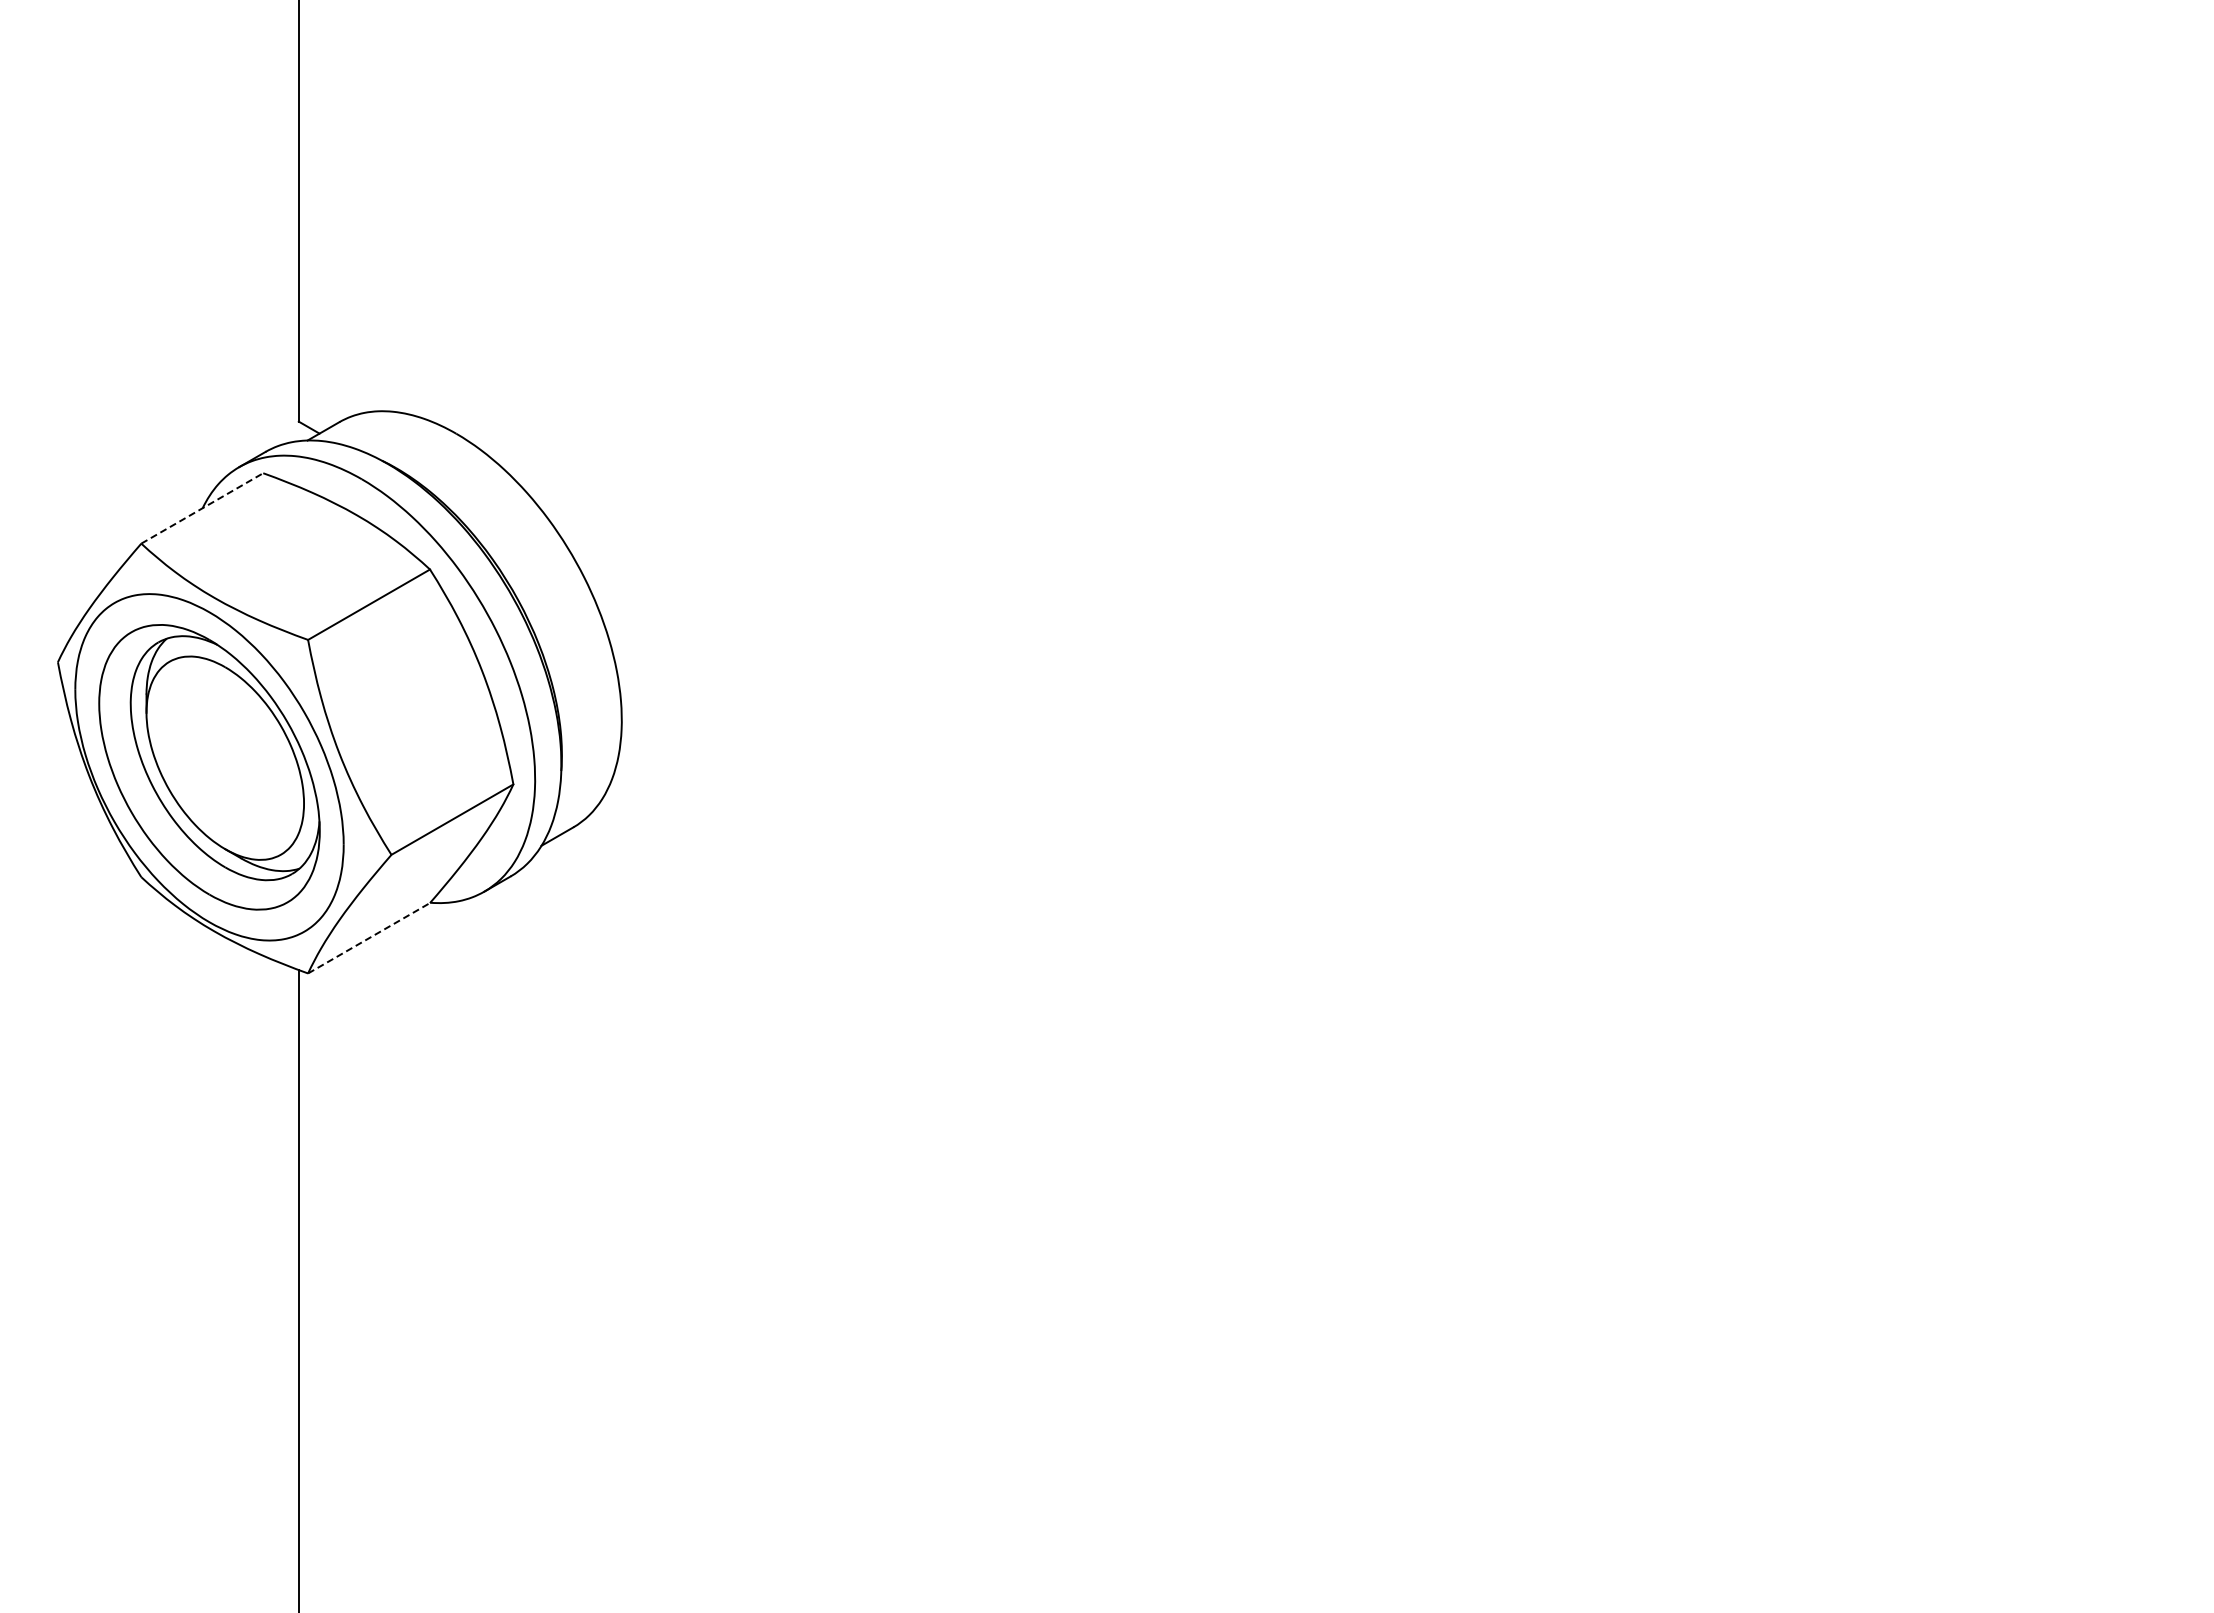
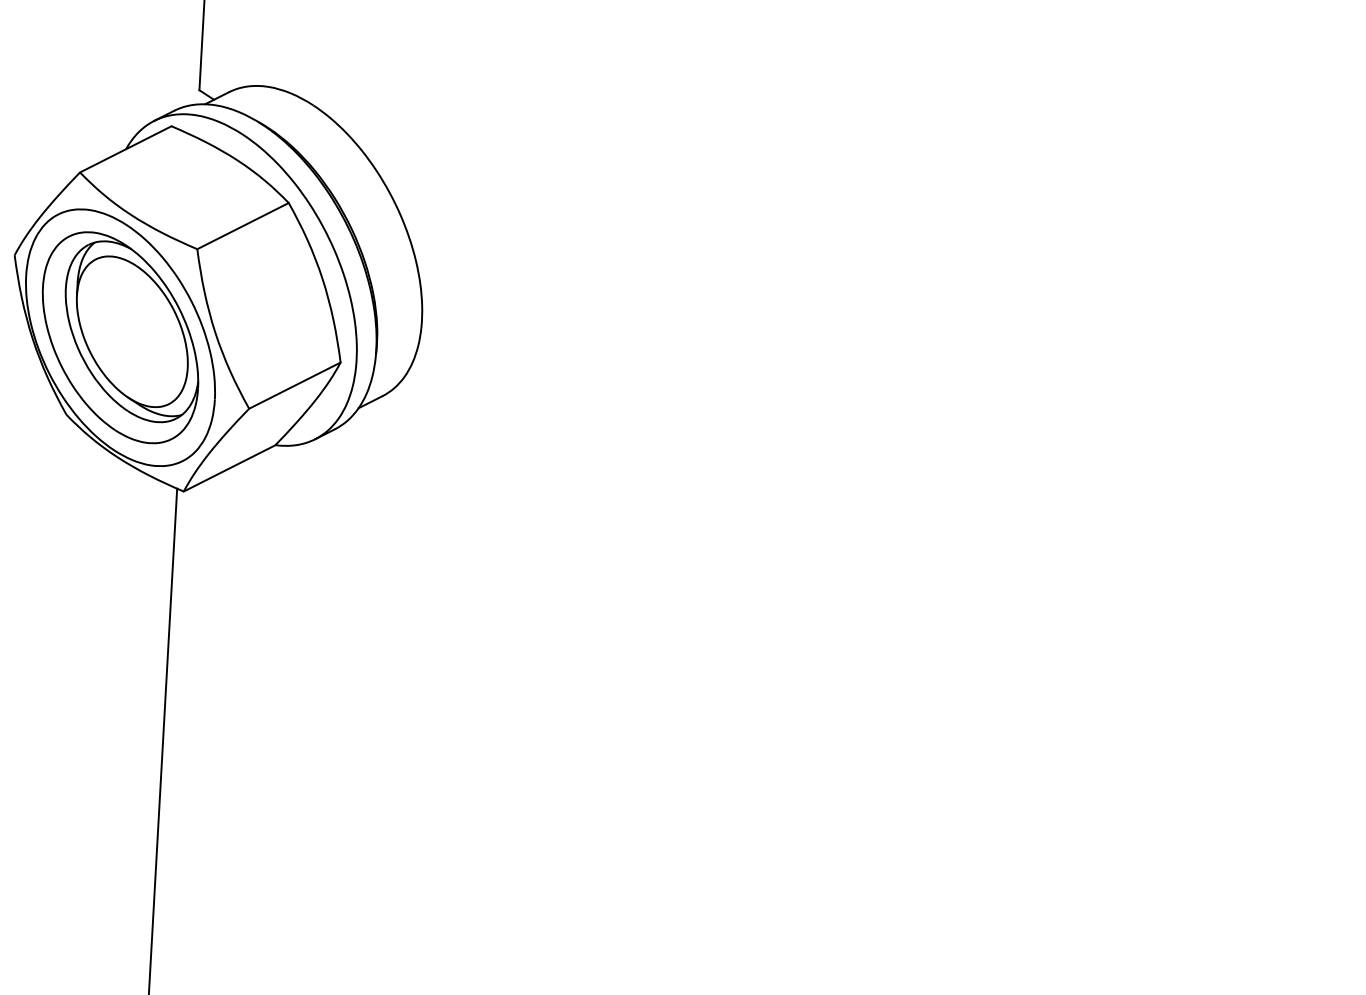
line: (202, 508) -> (125, 149), dashed -> solid
line: (369, 938) -> (229, 468), dashed -> solid

